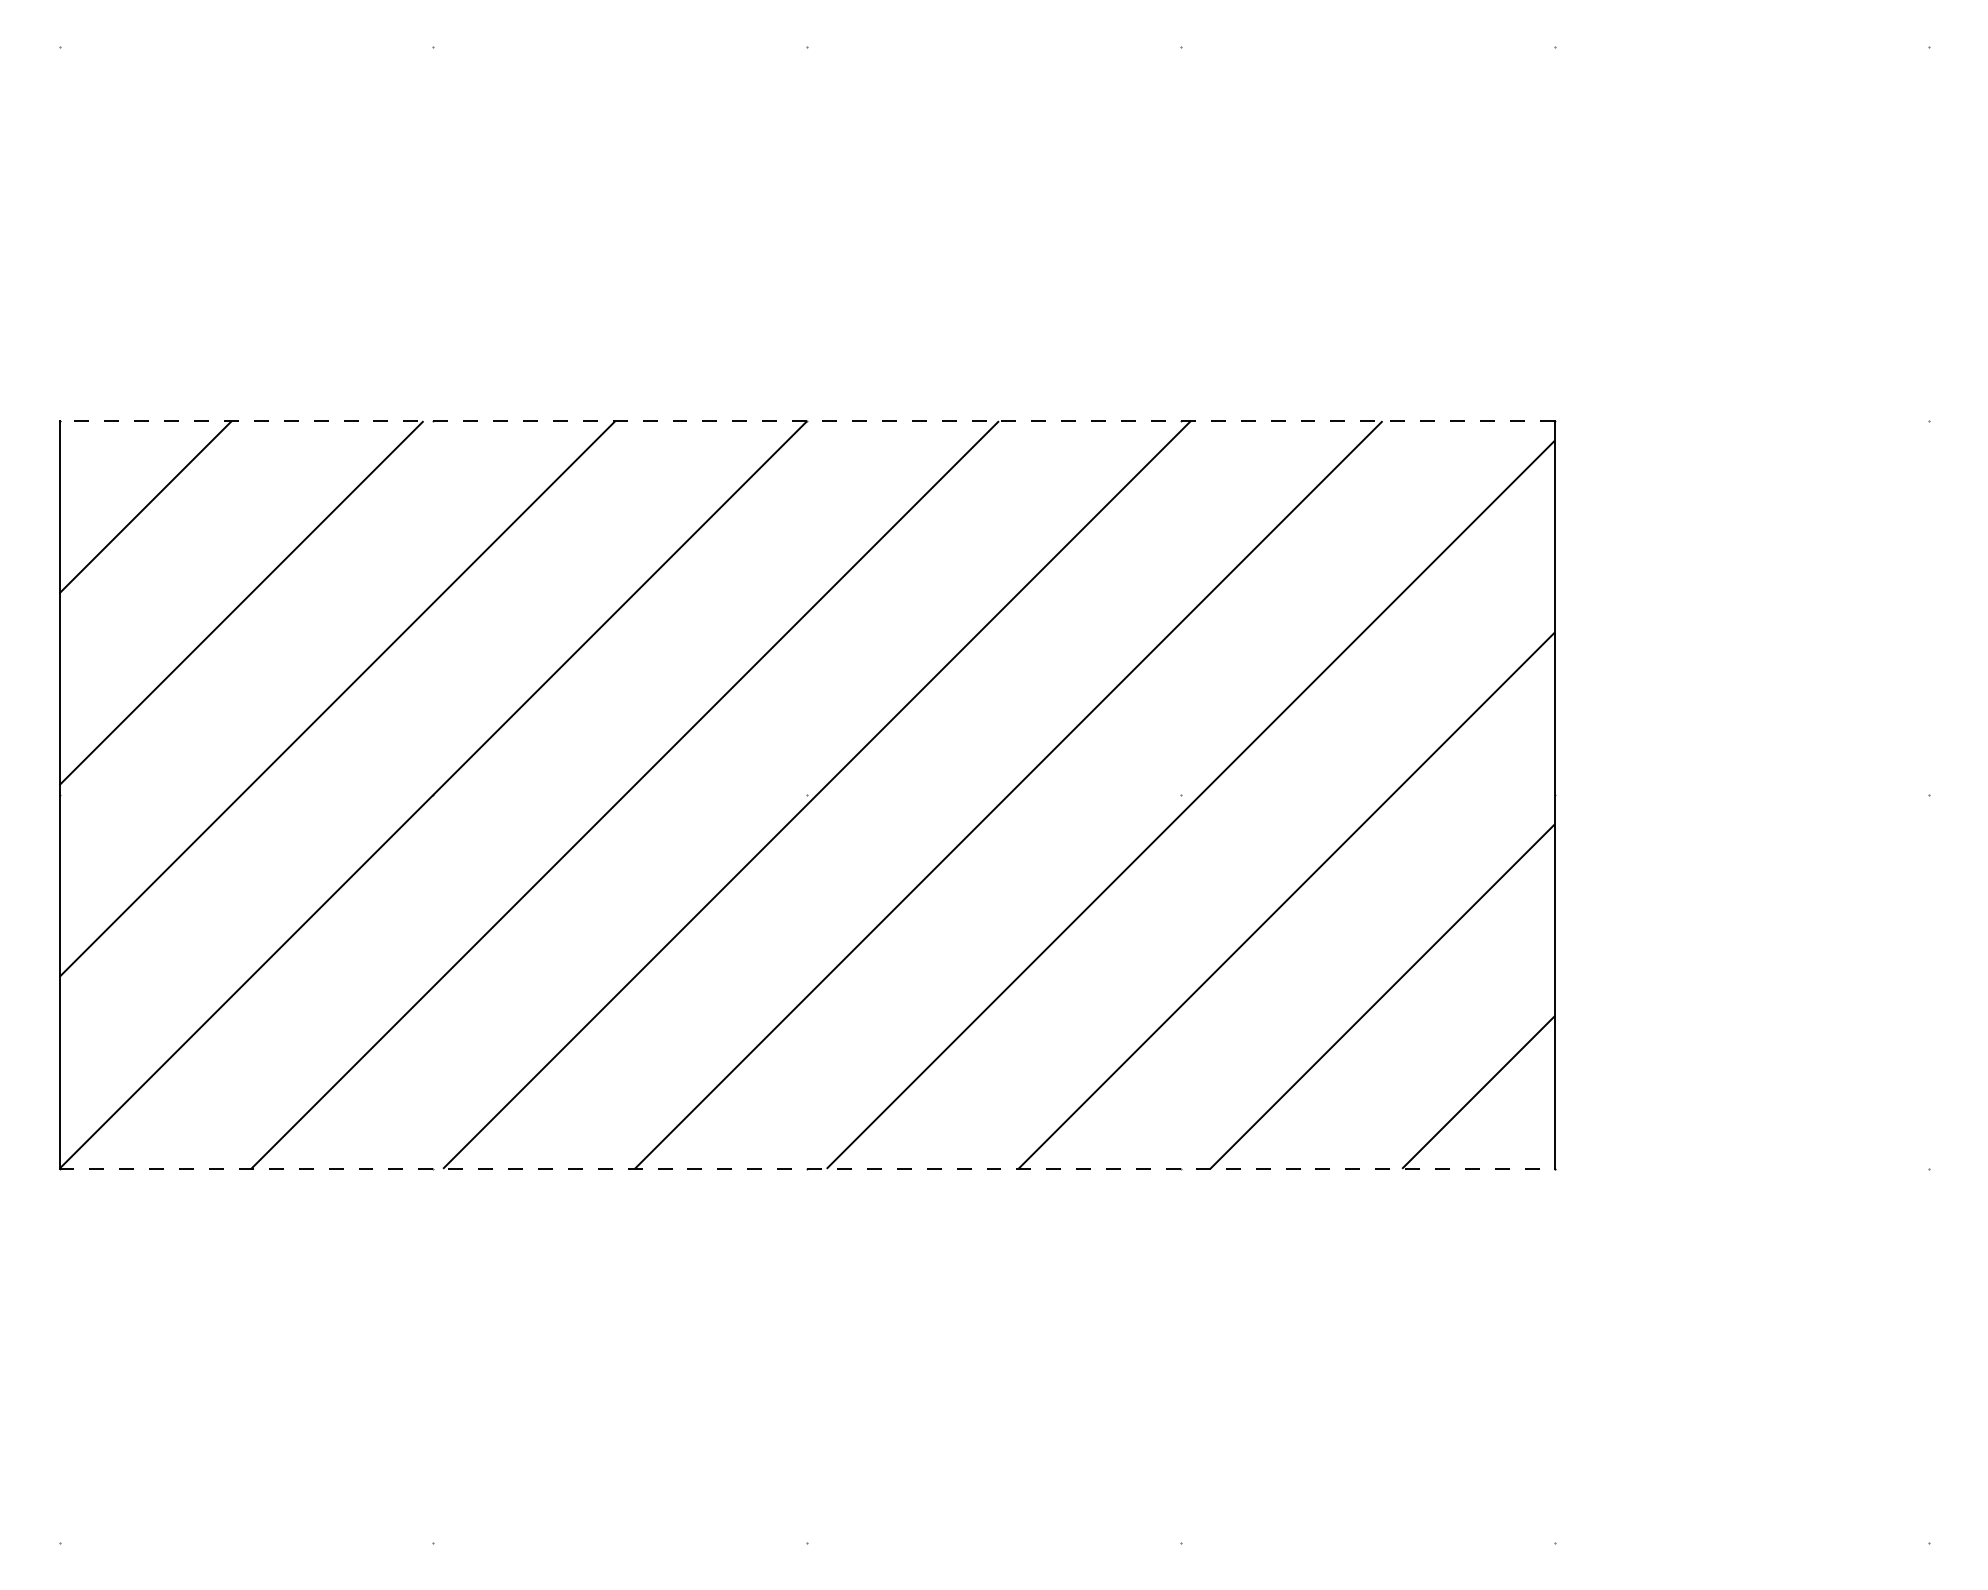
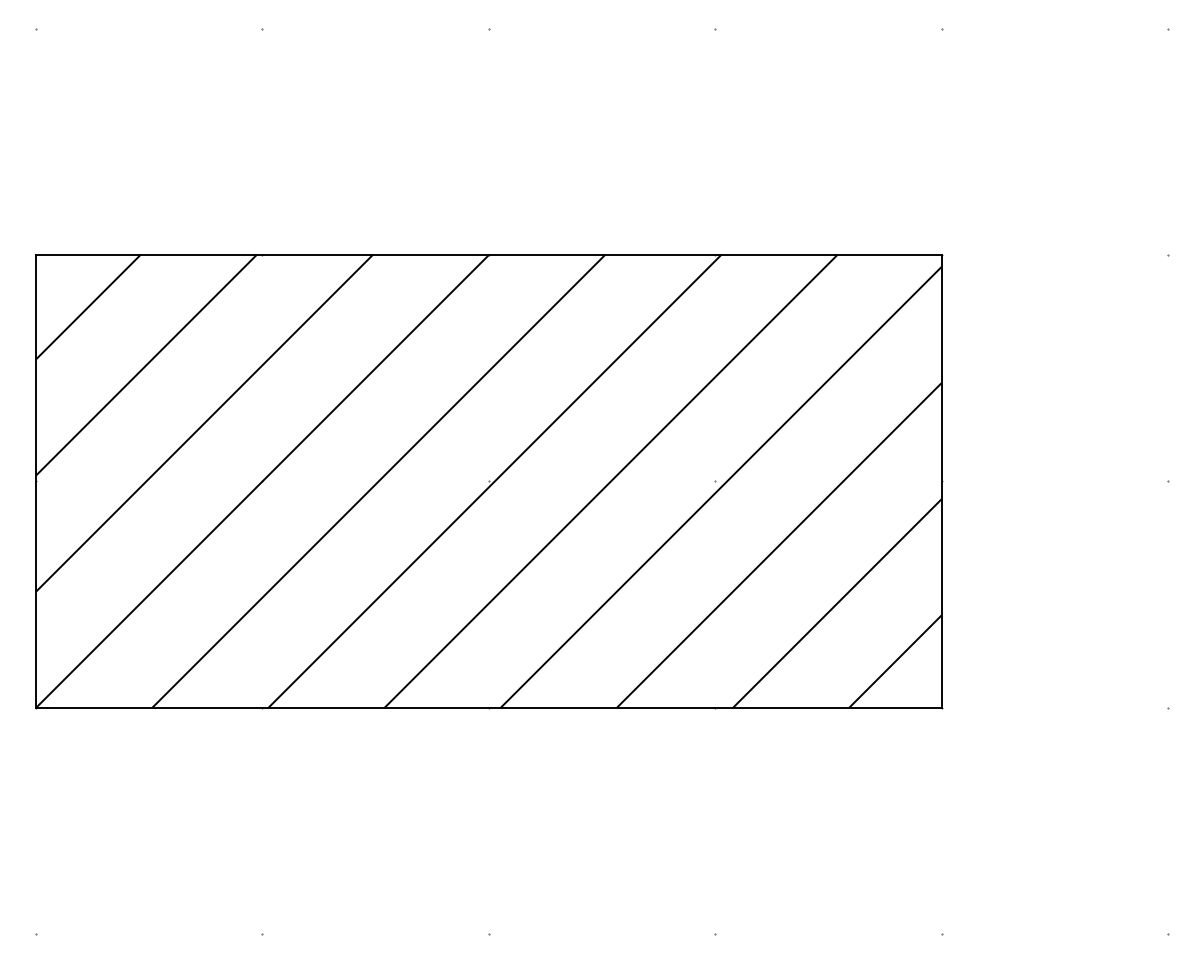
line: (806, 421) -> (488, 255), dashed -> solid
line: (806, 1168) -> (488, 707), dashed -> solid

